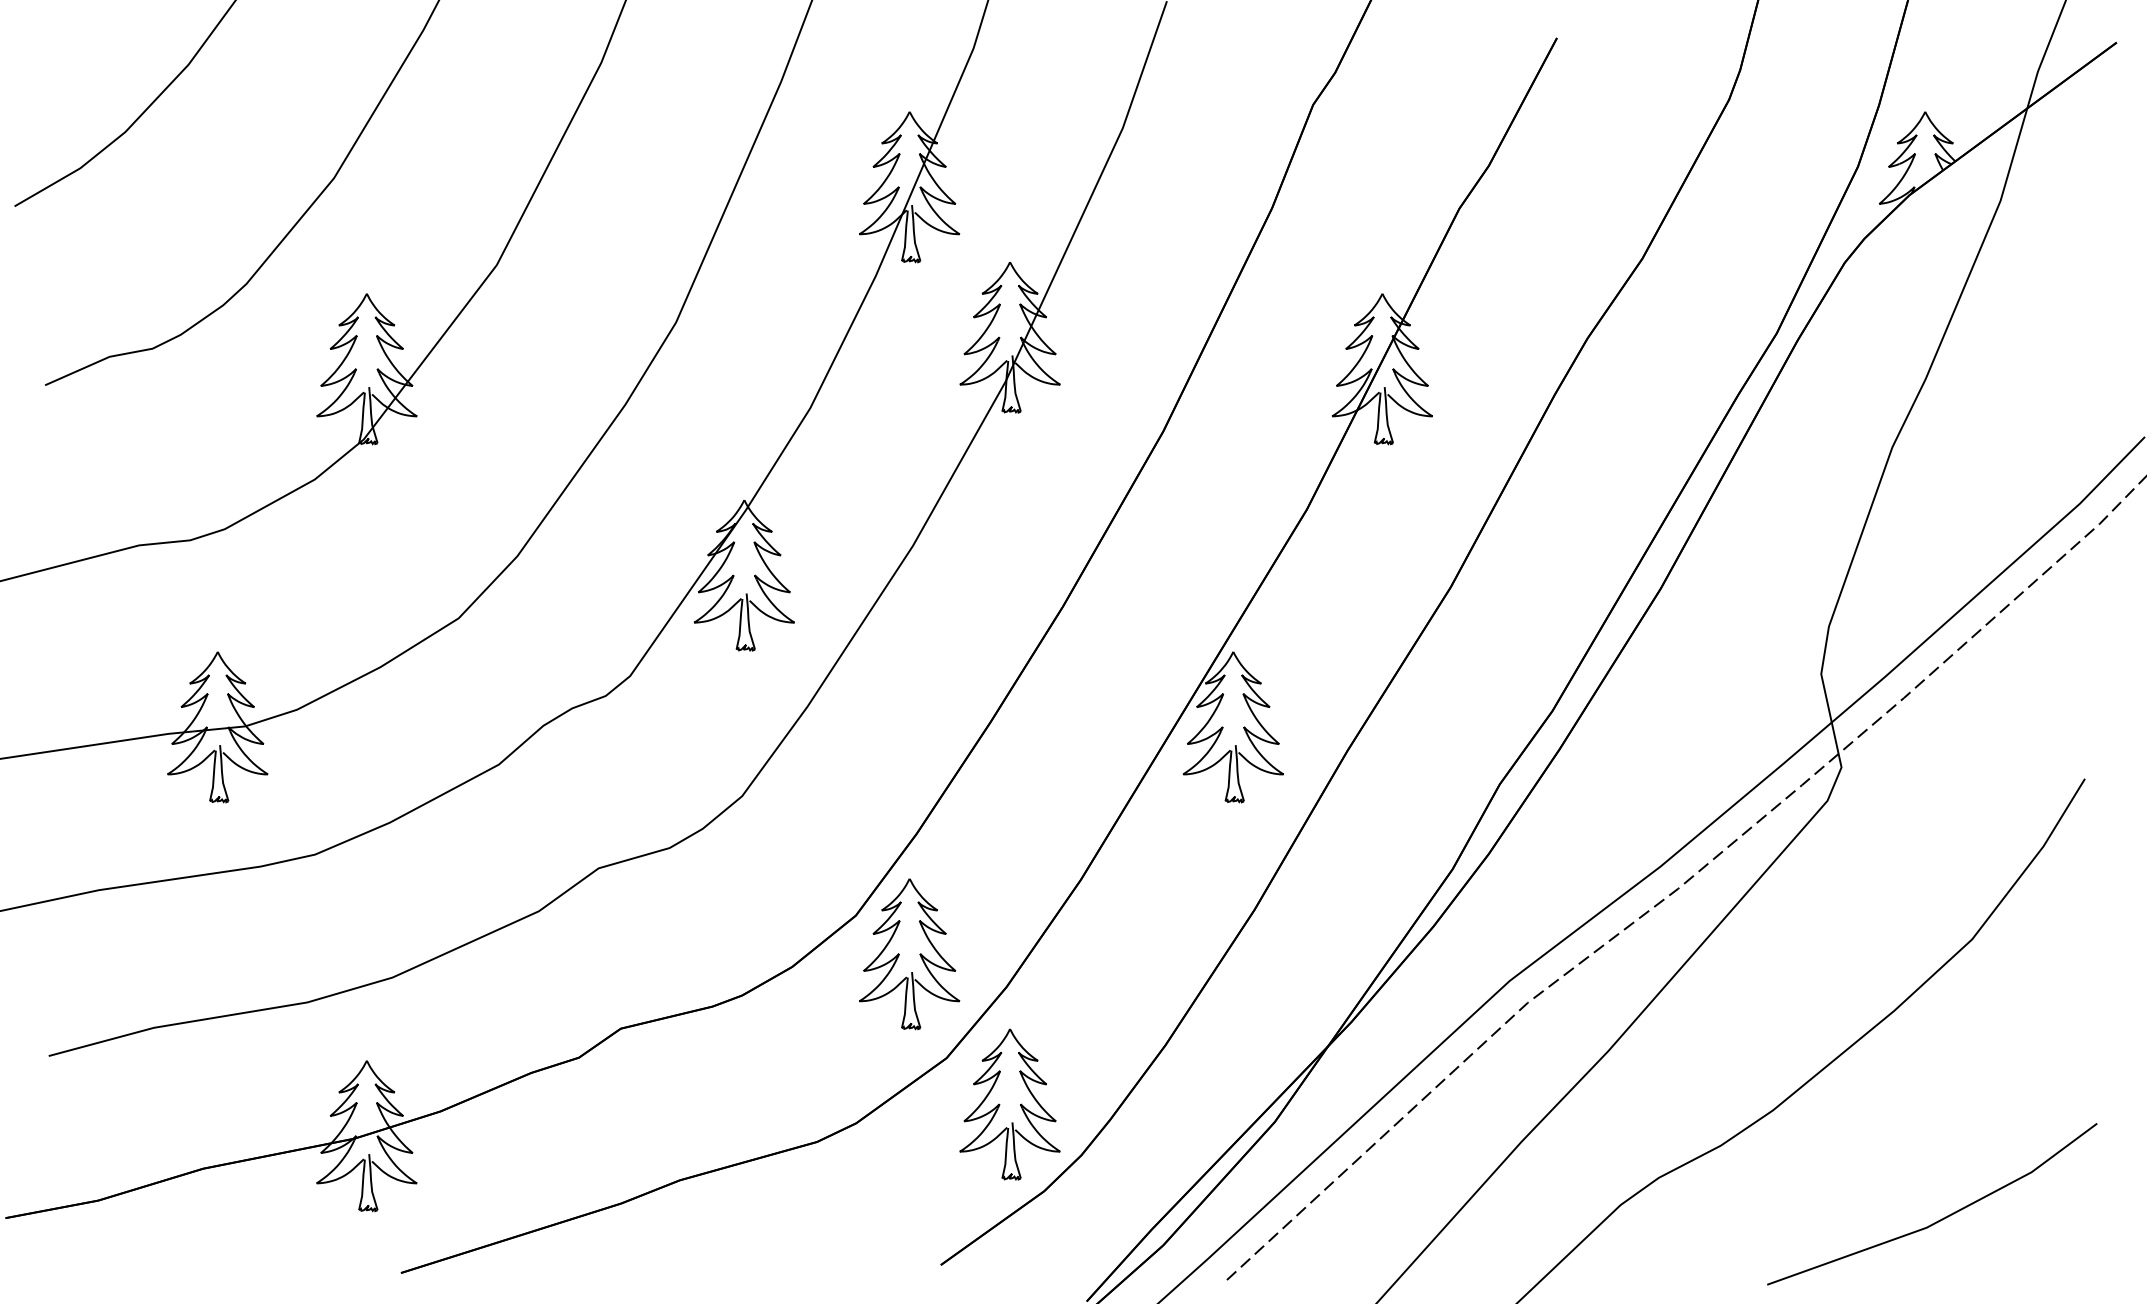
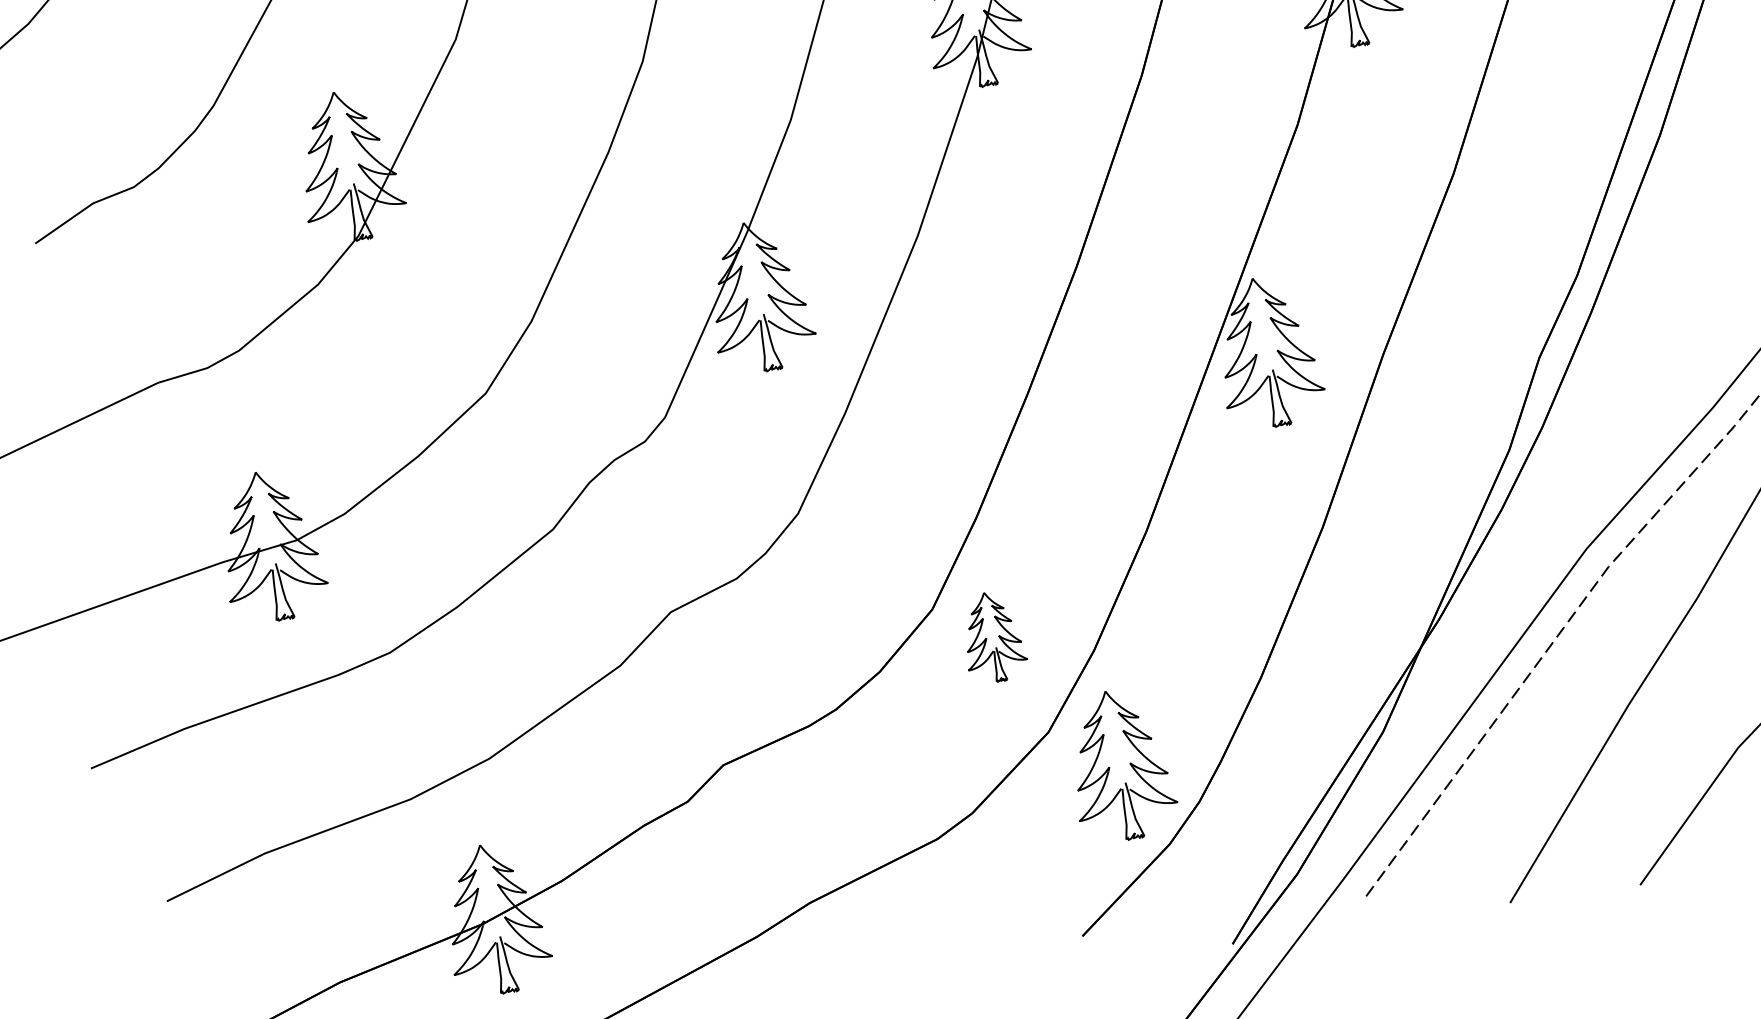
part: (909, 954) -> (992, 637), size x0.6

